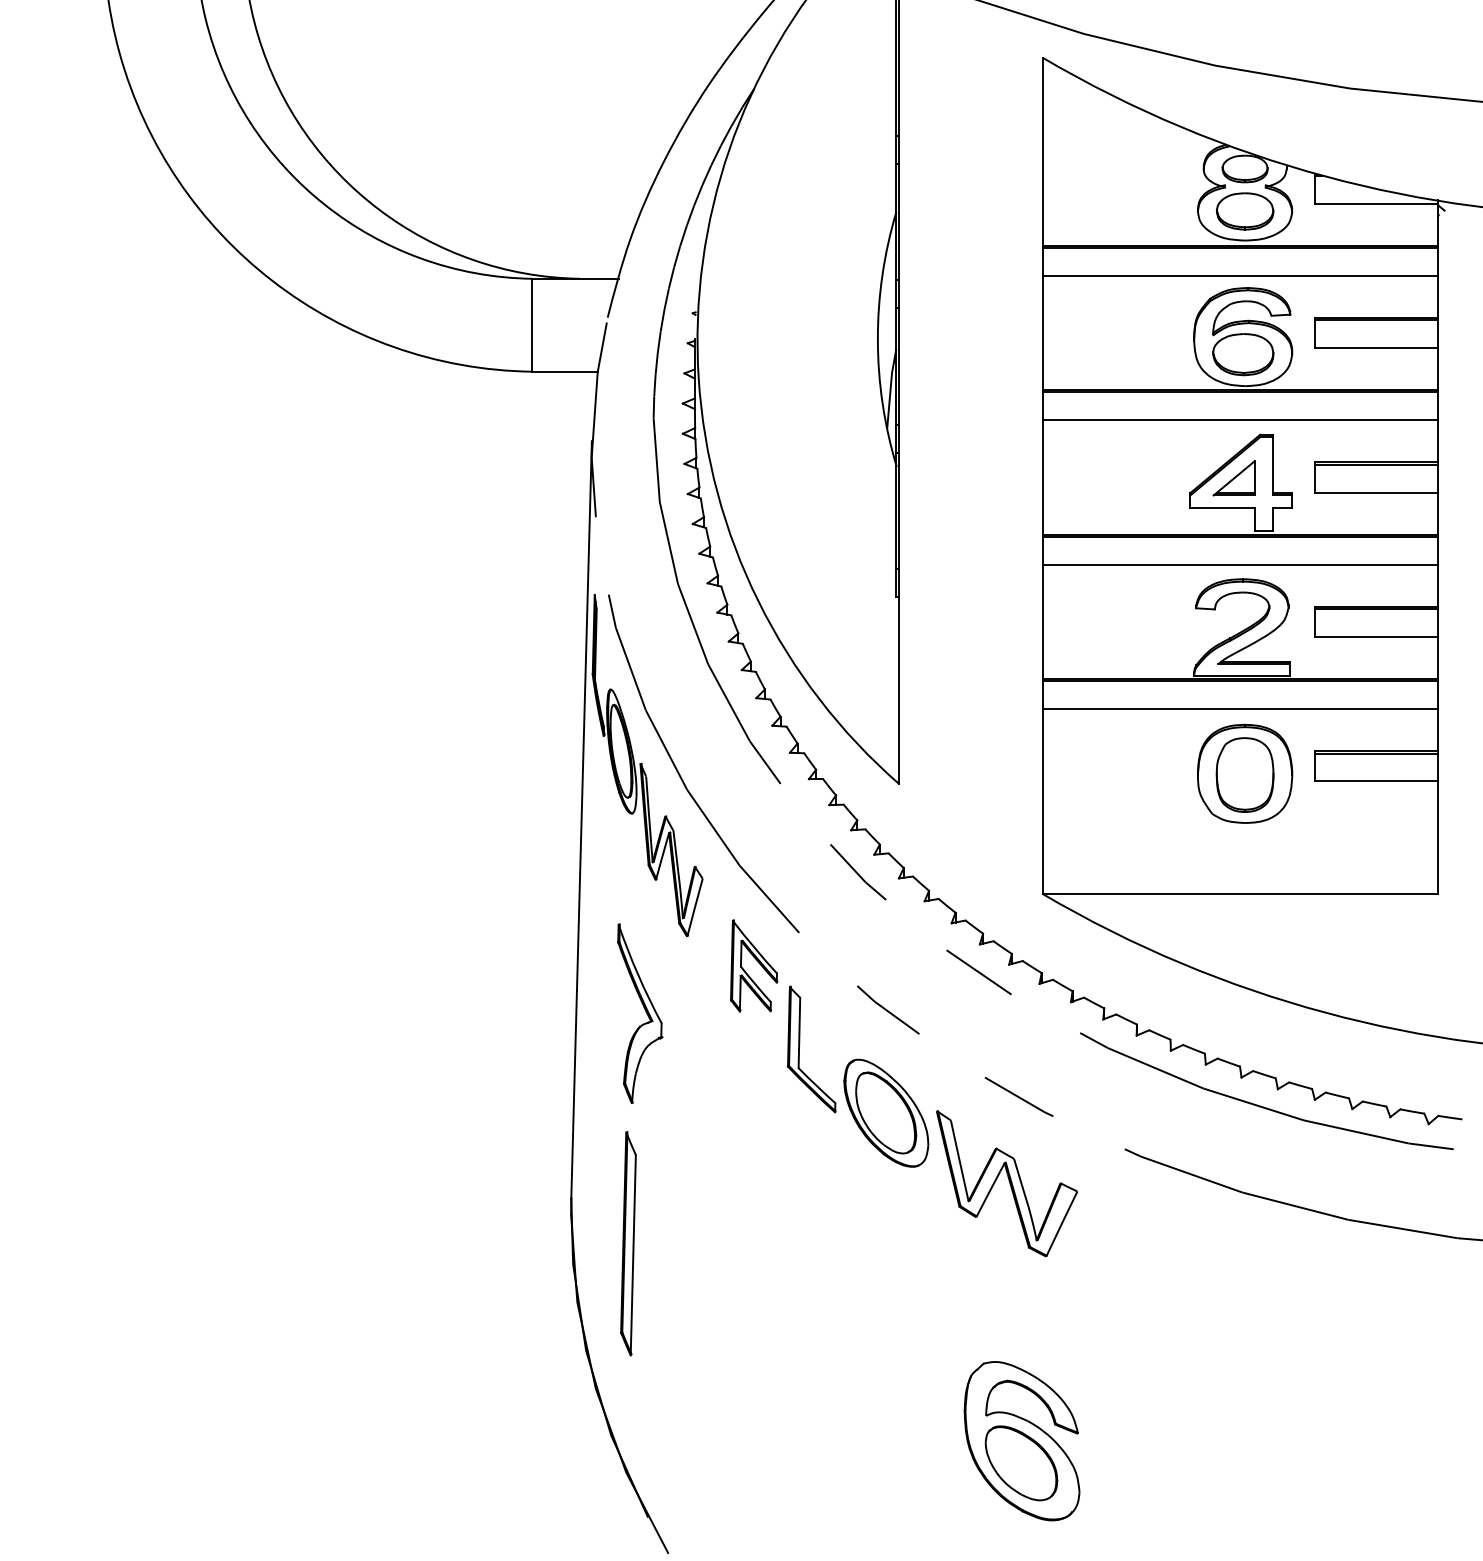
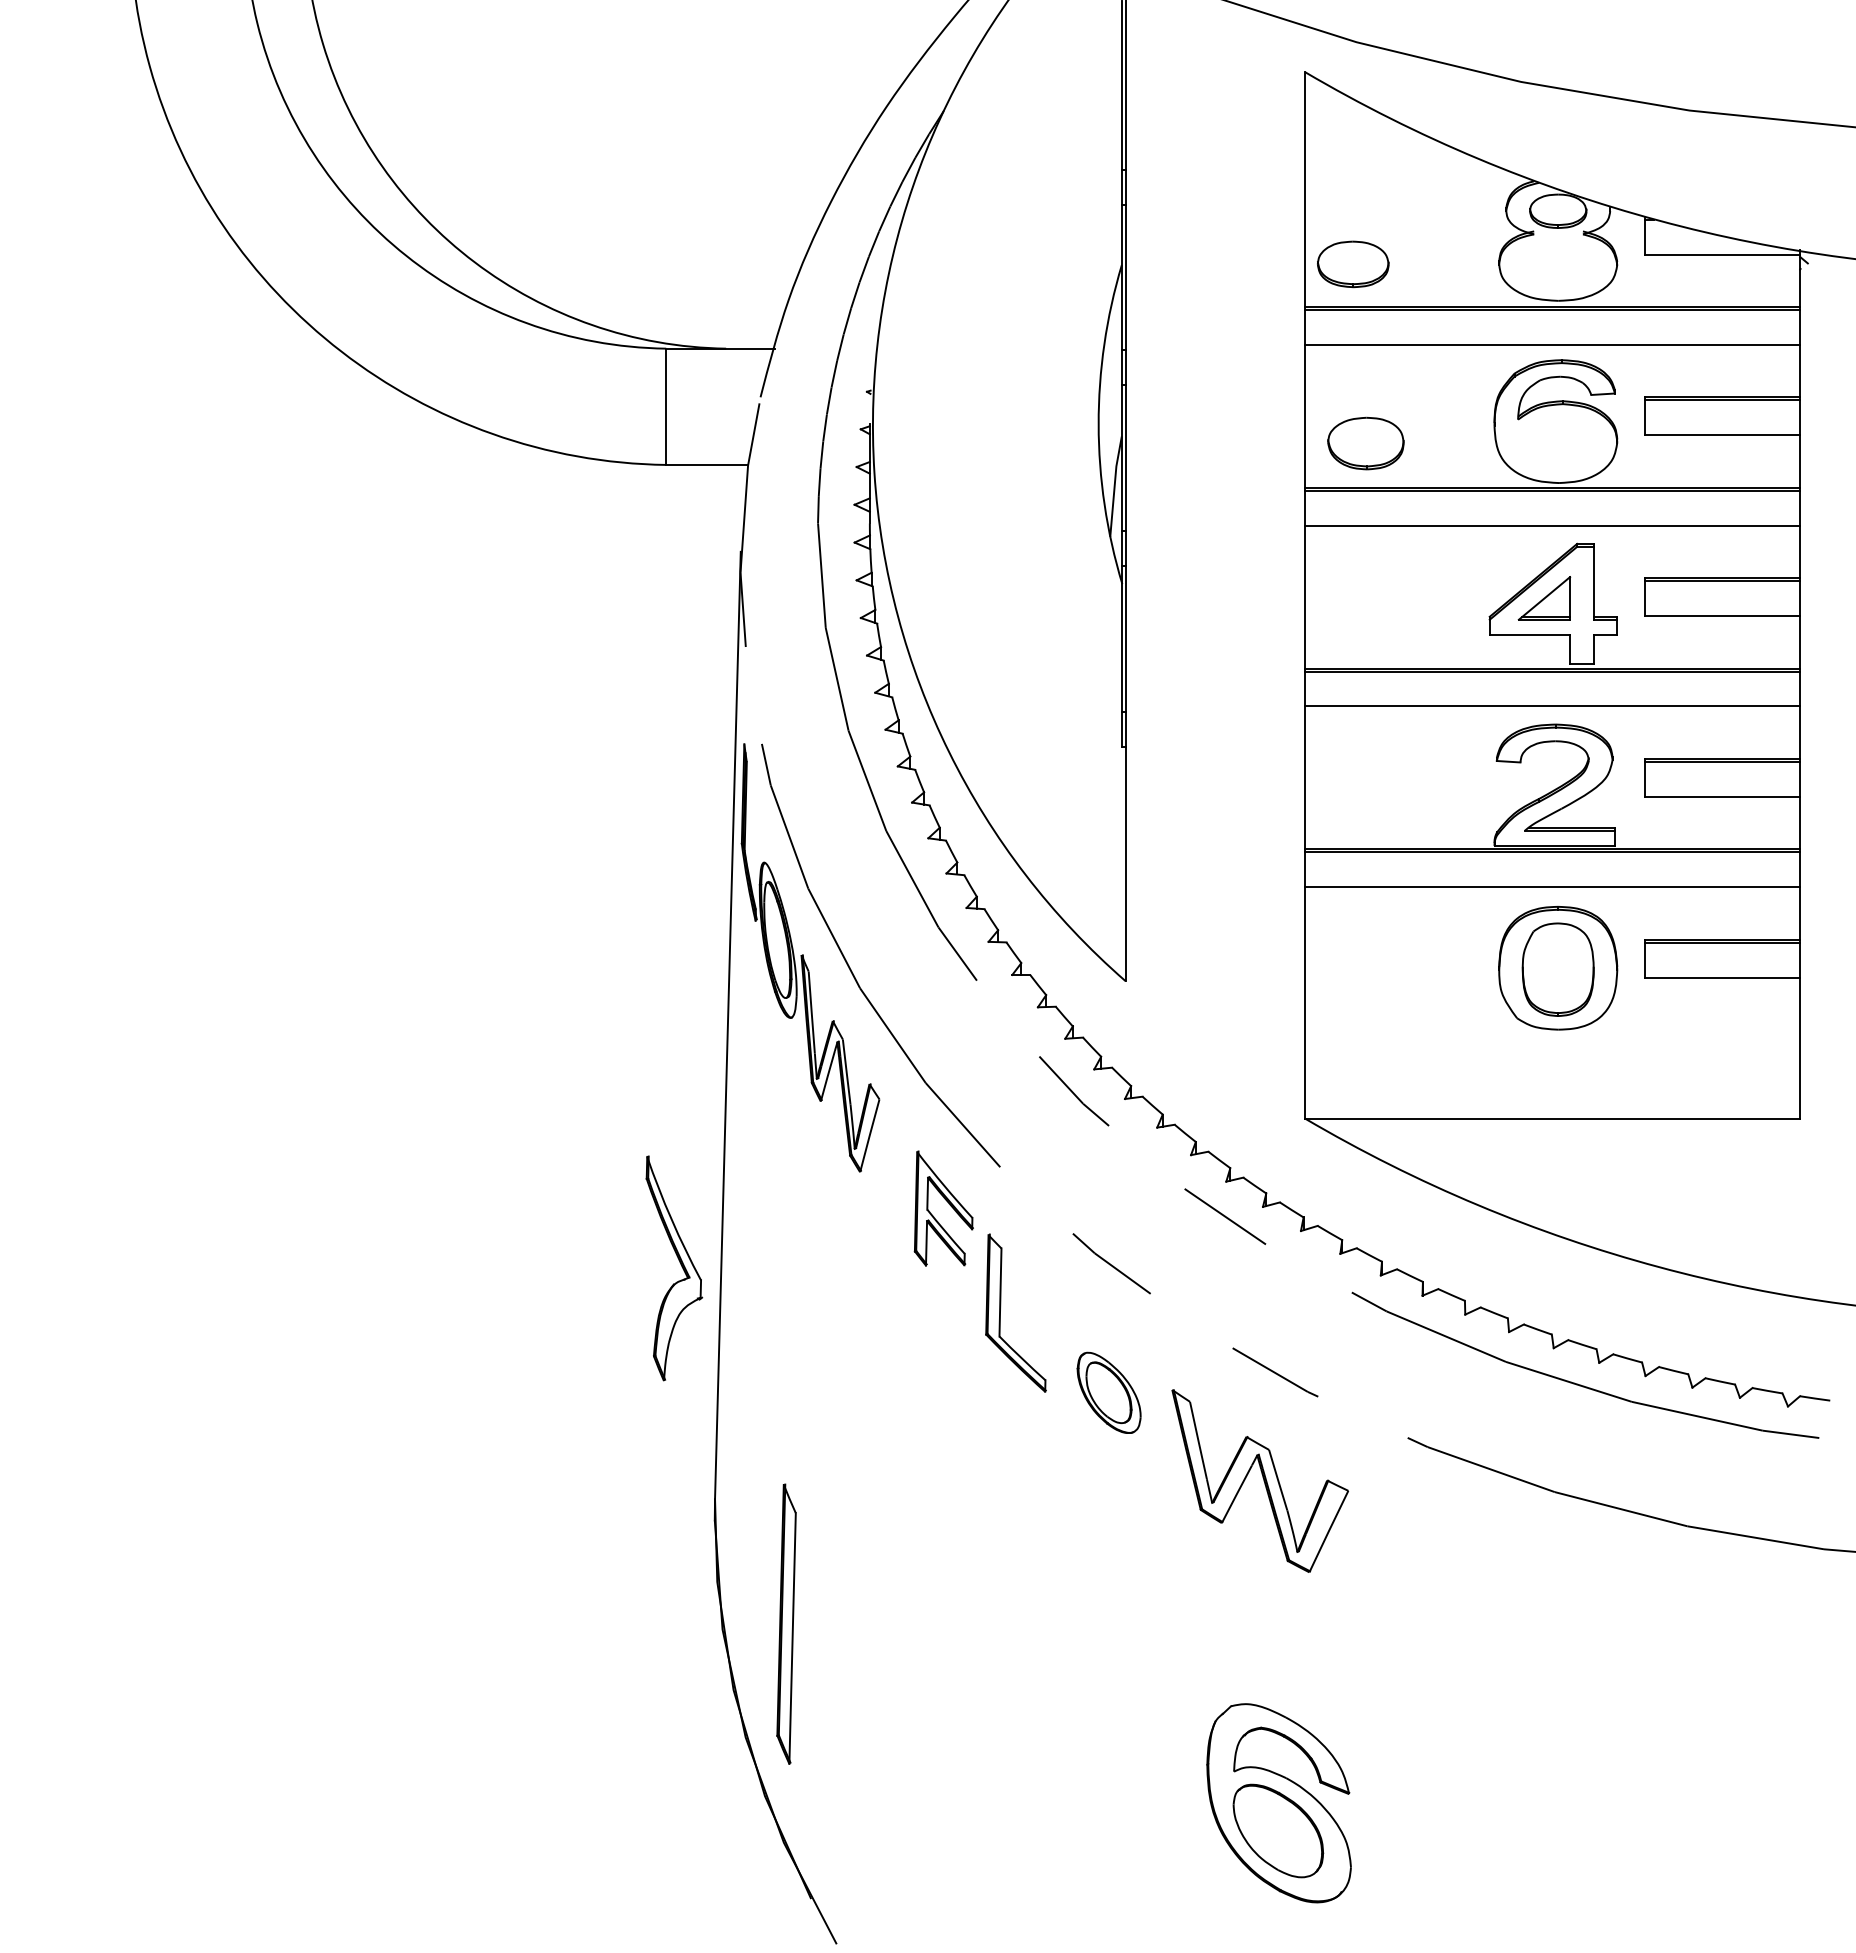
part: (1245, 211) -> (1353, 264), moved
part: (1242, 354) -> (1365, 443), moved
part: (646, 1013) -> (681, 1267), moved
part: (885, 1112) -> (1108, 1392), size x0.6
part: (628, 1243) -> (786, 1623), moved

